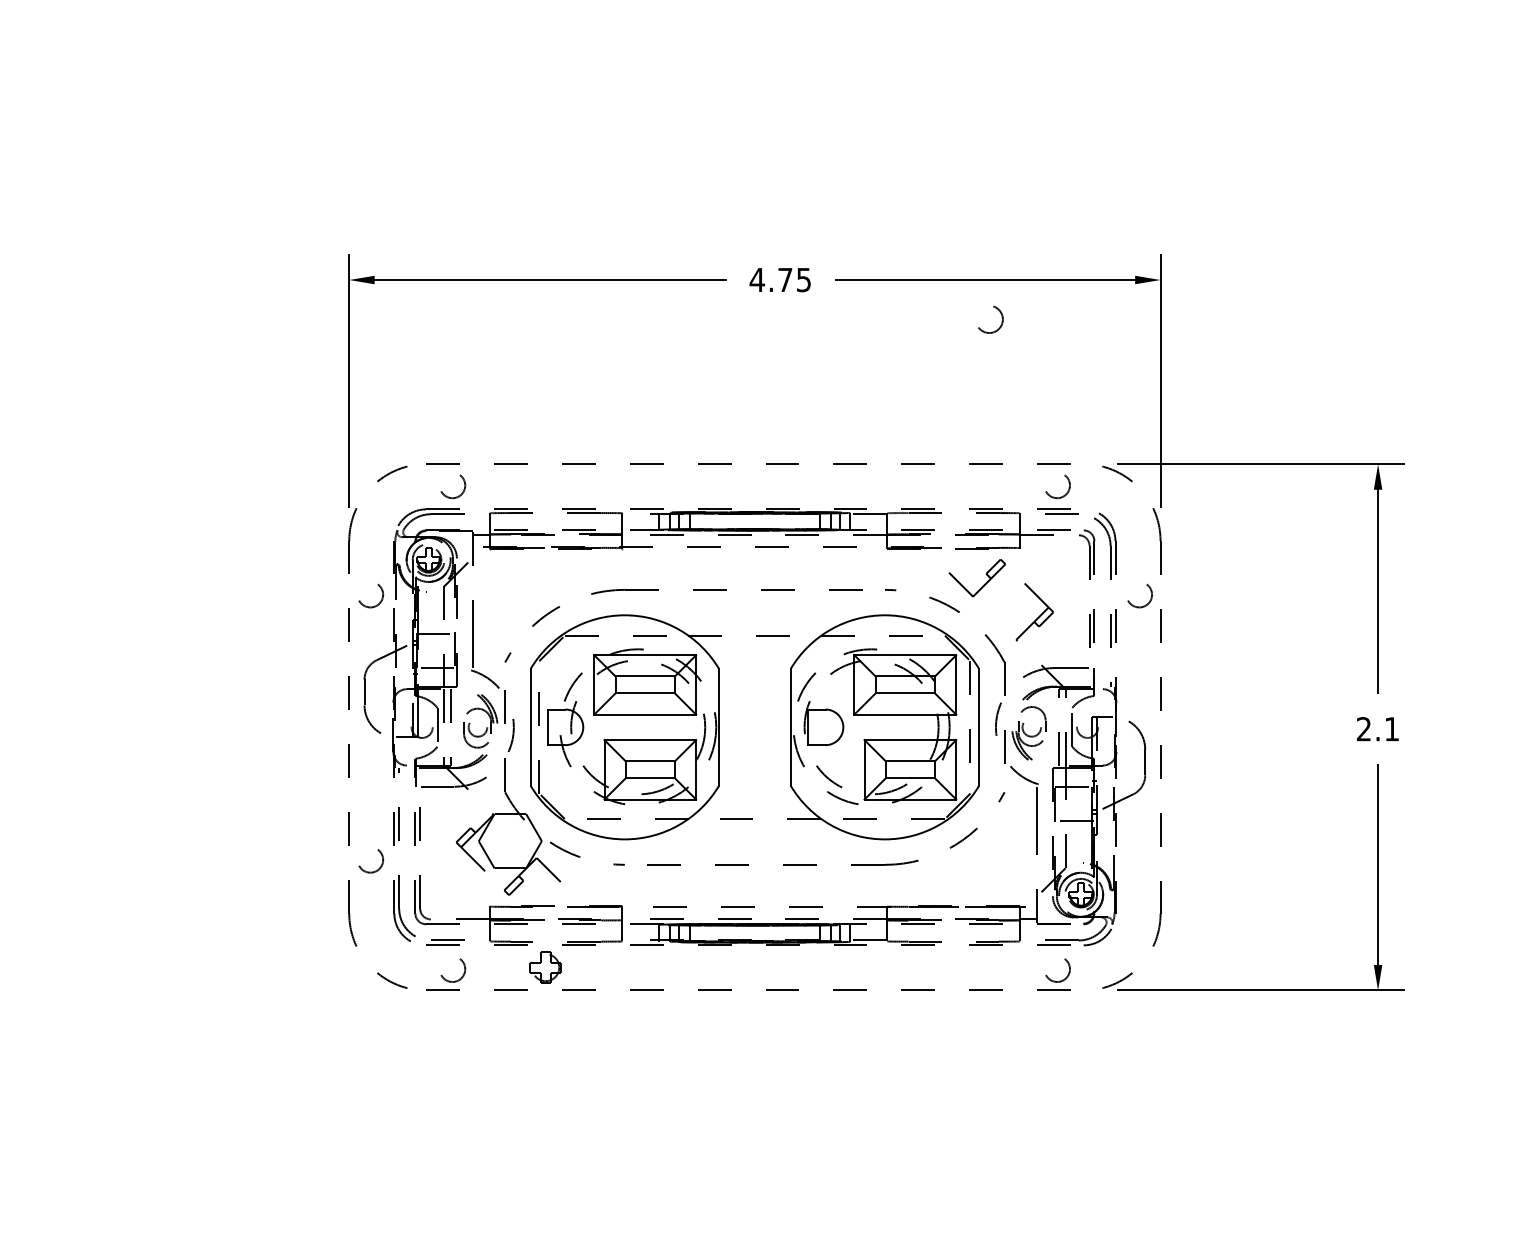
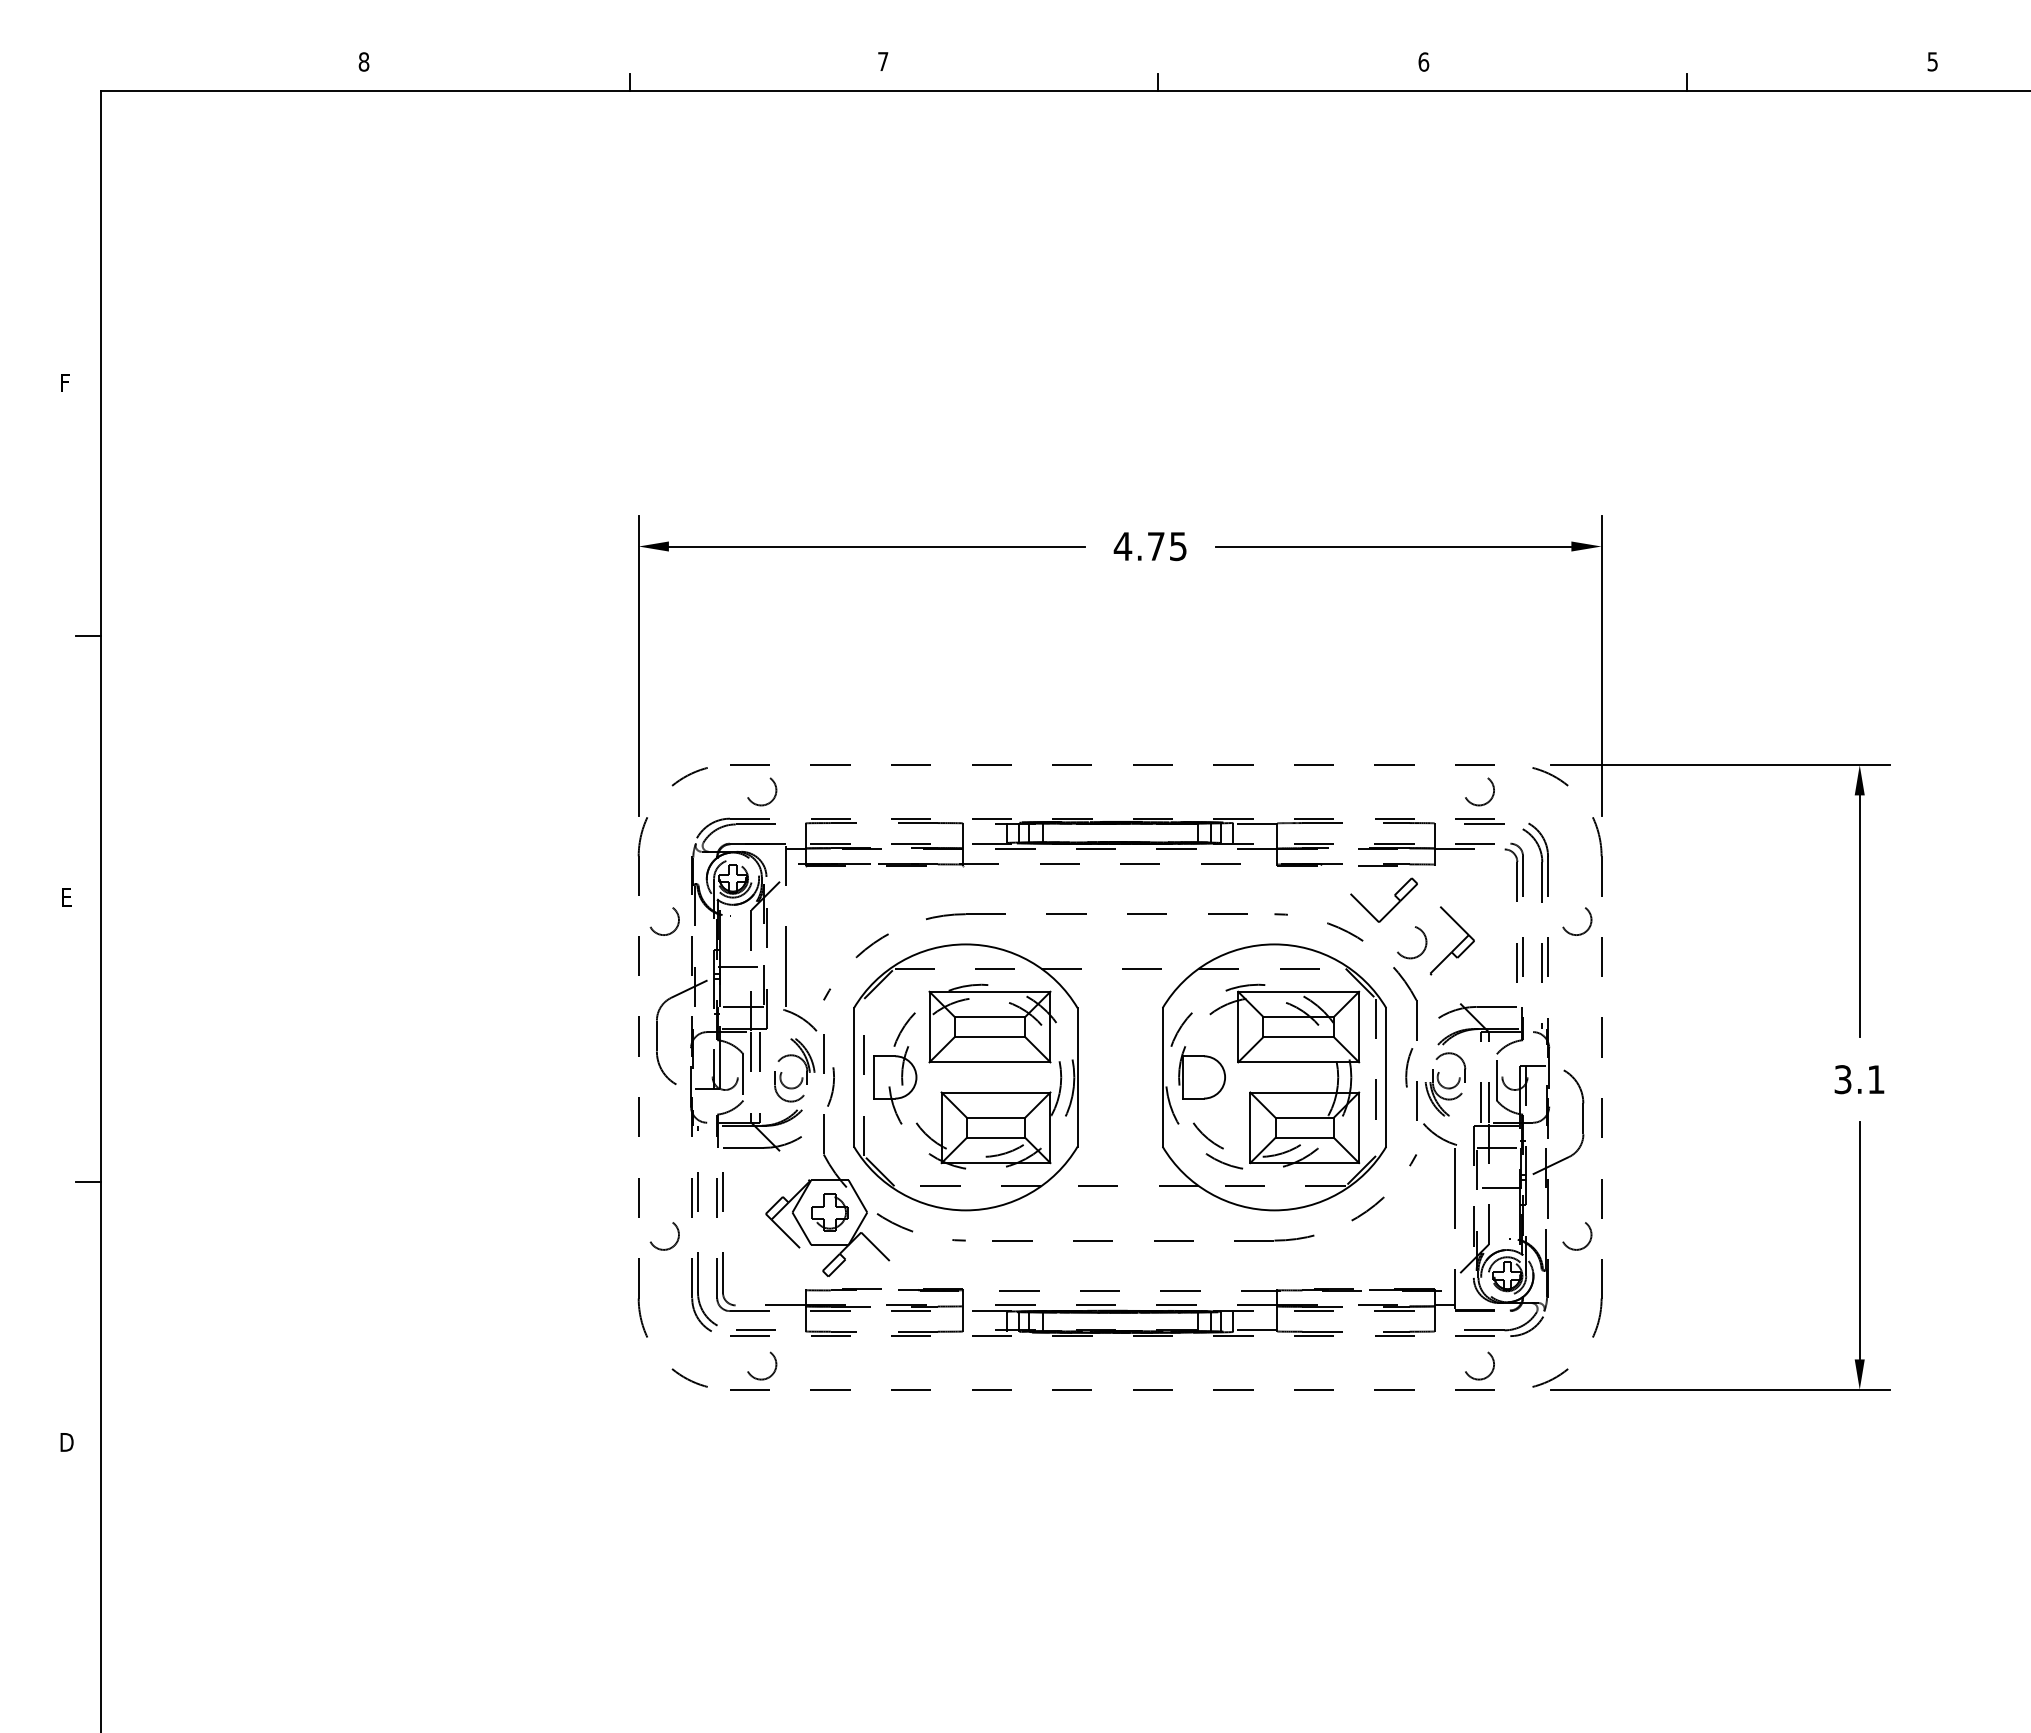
circle: (991, 319) -> (1412, 942), moved
text: (1363, 729) -> (1842, 1079), 2.1 -> 3.1
circle: (1140, 861) -> (1577, 1236), added
part: (545, 967) -> (829, 1212), moved

